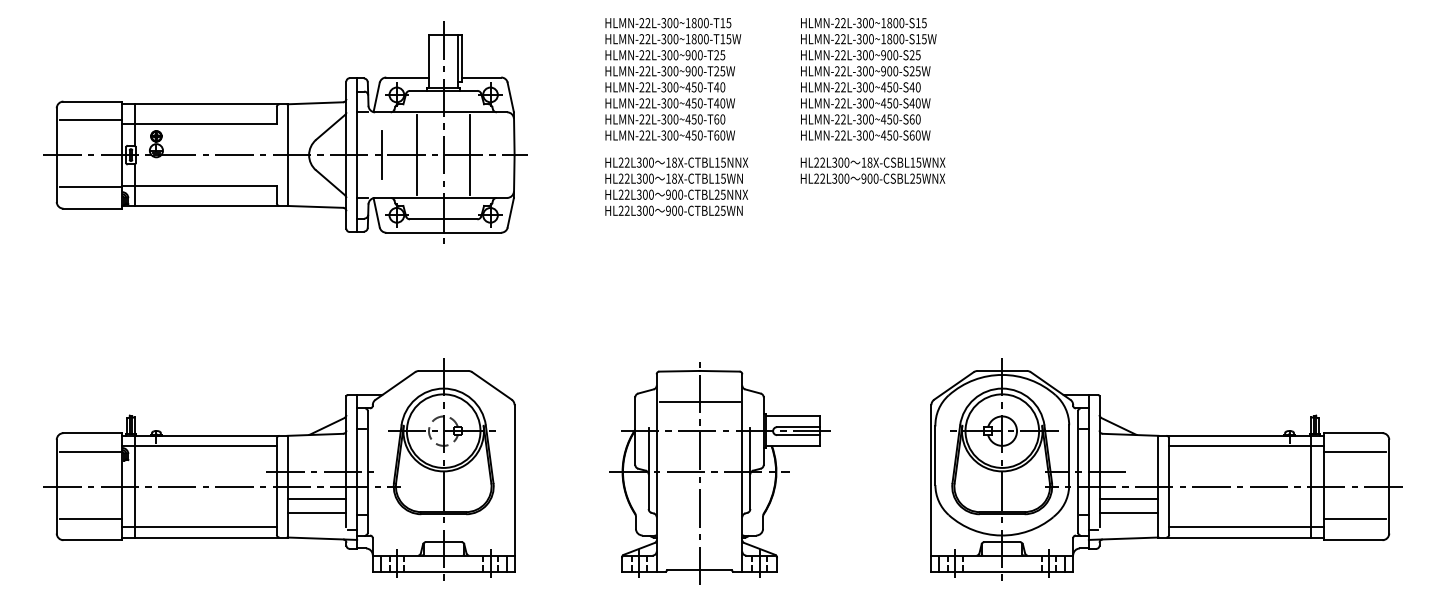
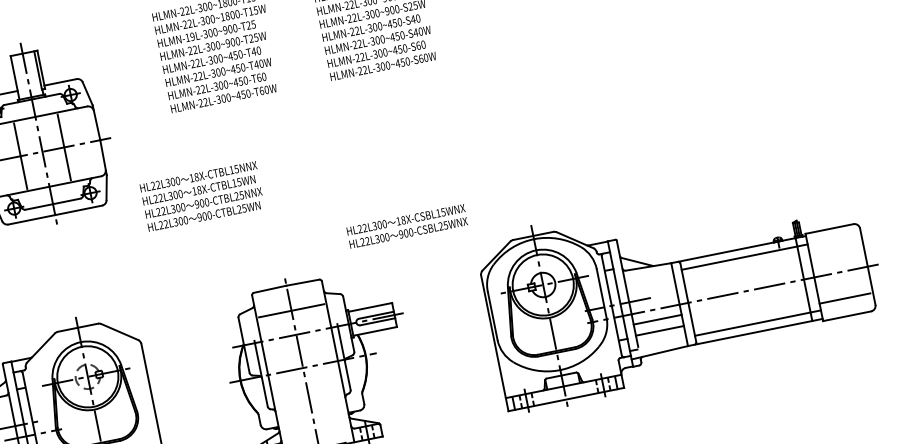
text: (644, 55) -> (189, 37), HLMN-22L-300~900-T25 -> HLMN-19L-300~900-T25
text: (872, 170) -> (406, 226), moved
text: (676, 186) -> (202, 196), moved
line: (1354, 451) -> (833, 243), removed

